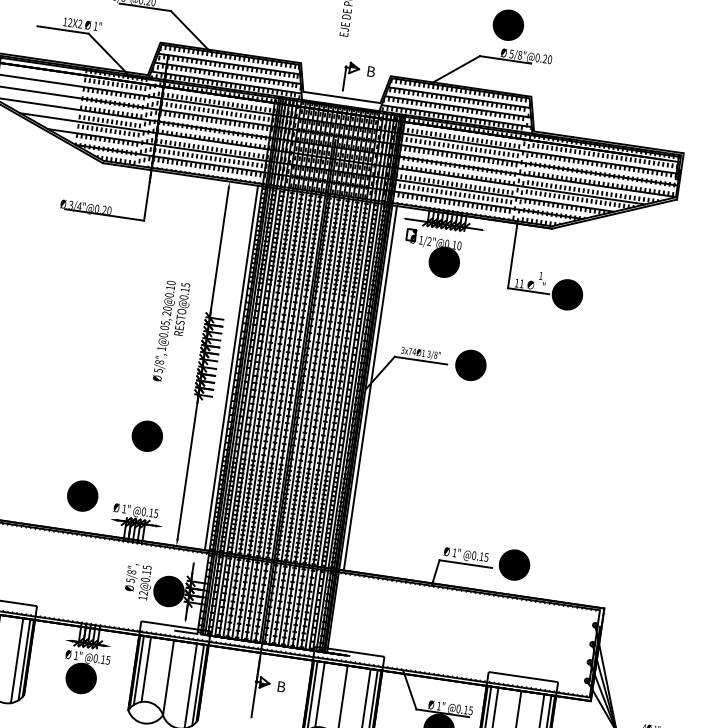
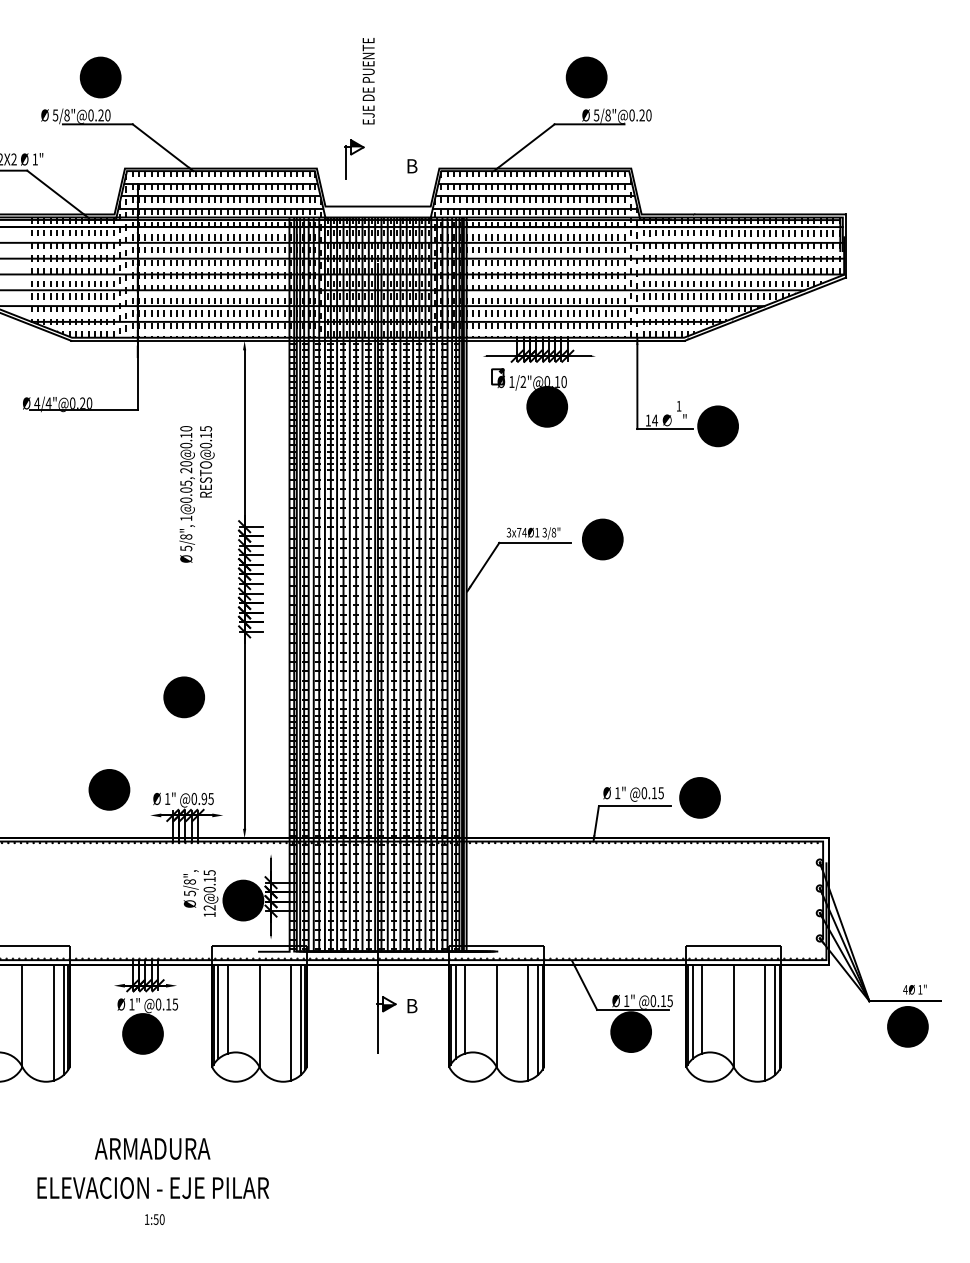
part: (351, 77) -> (354, 159), moved
text: (71, 204) -> (37, 402), 3/4"@0.20 -> 4/4"@0.20
text: (521, 283) -> (654, 420), 11 -> 14
text: (171, 332) -> (196, 494), moved
line: (231, 367) -> (283, 589), removed
line: (370, 388) -> (472, 589), removed
text: (151, 512) -> (204, 798), @0.15 -> @0.95

